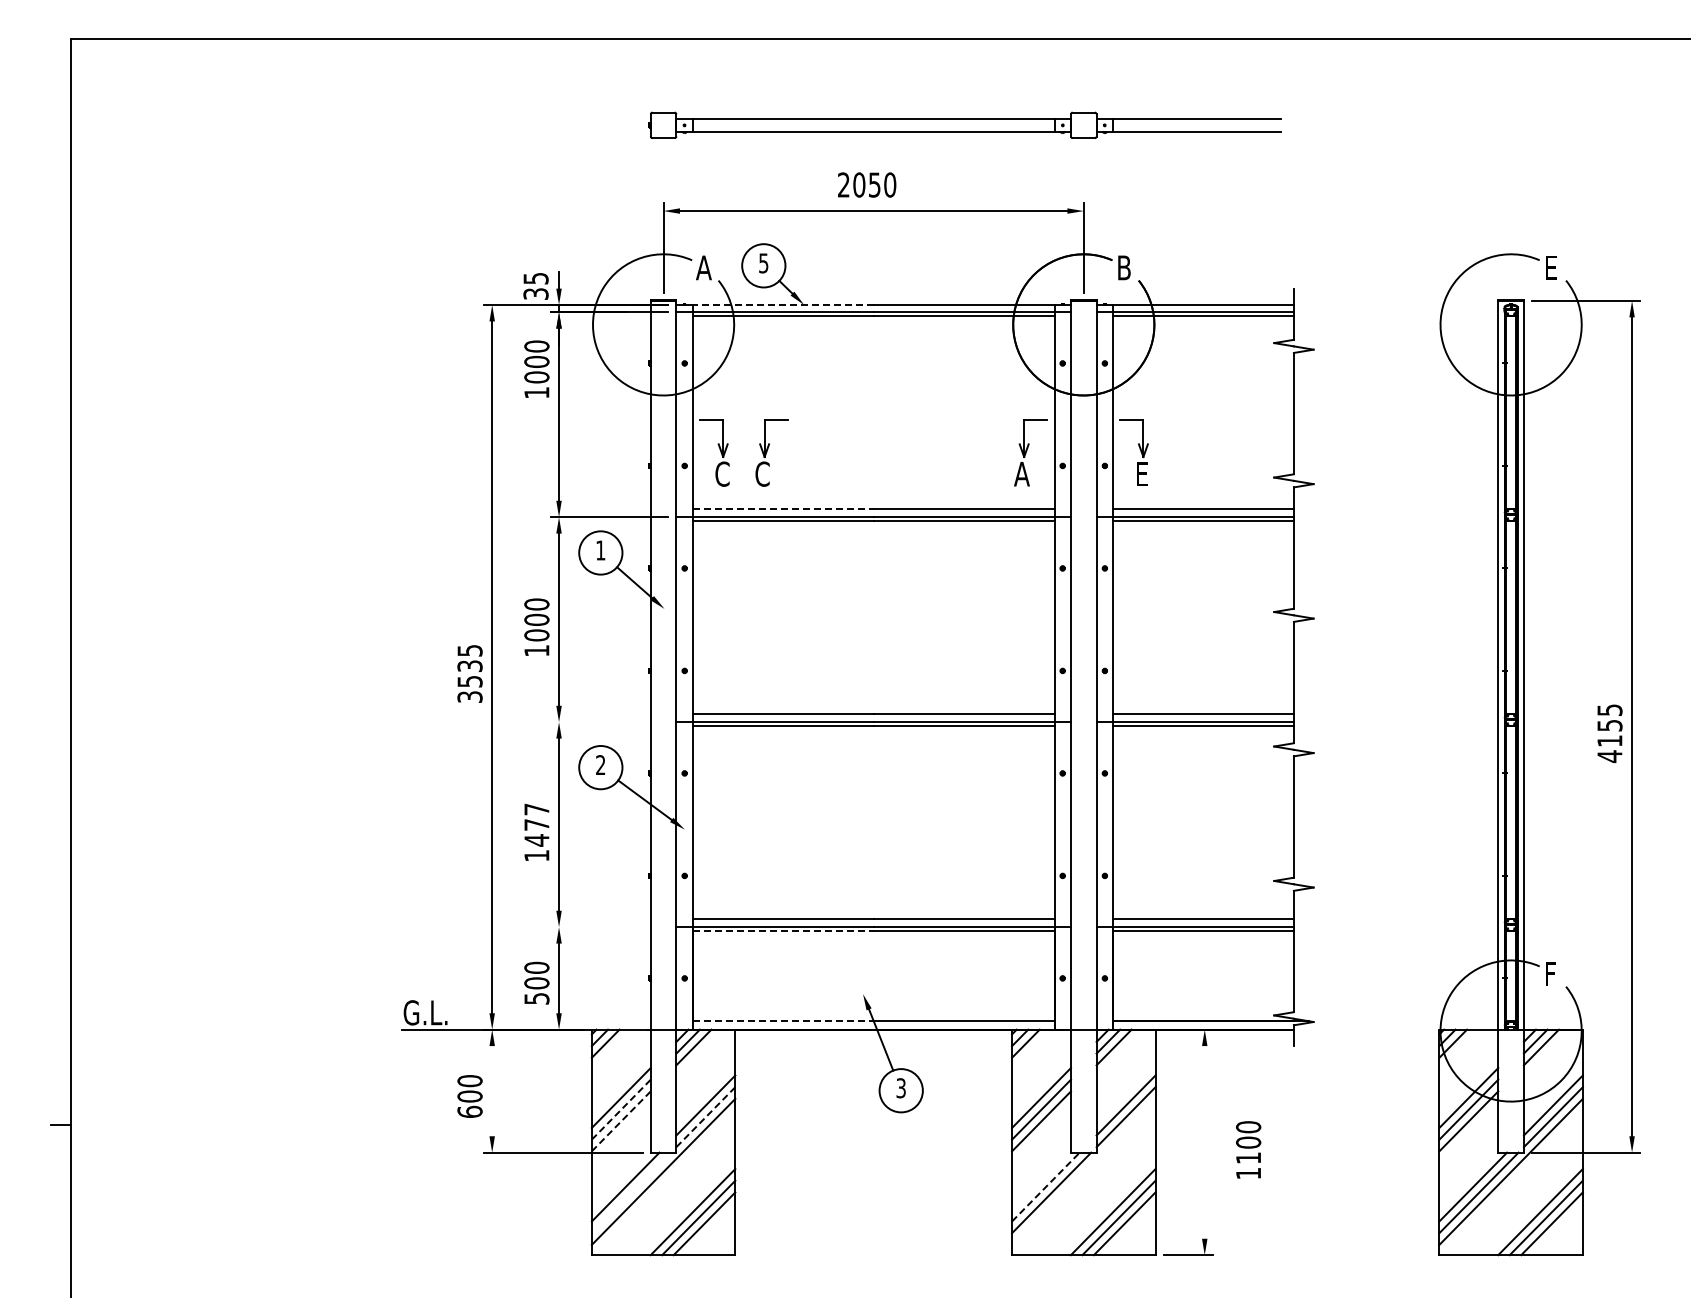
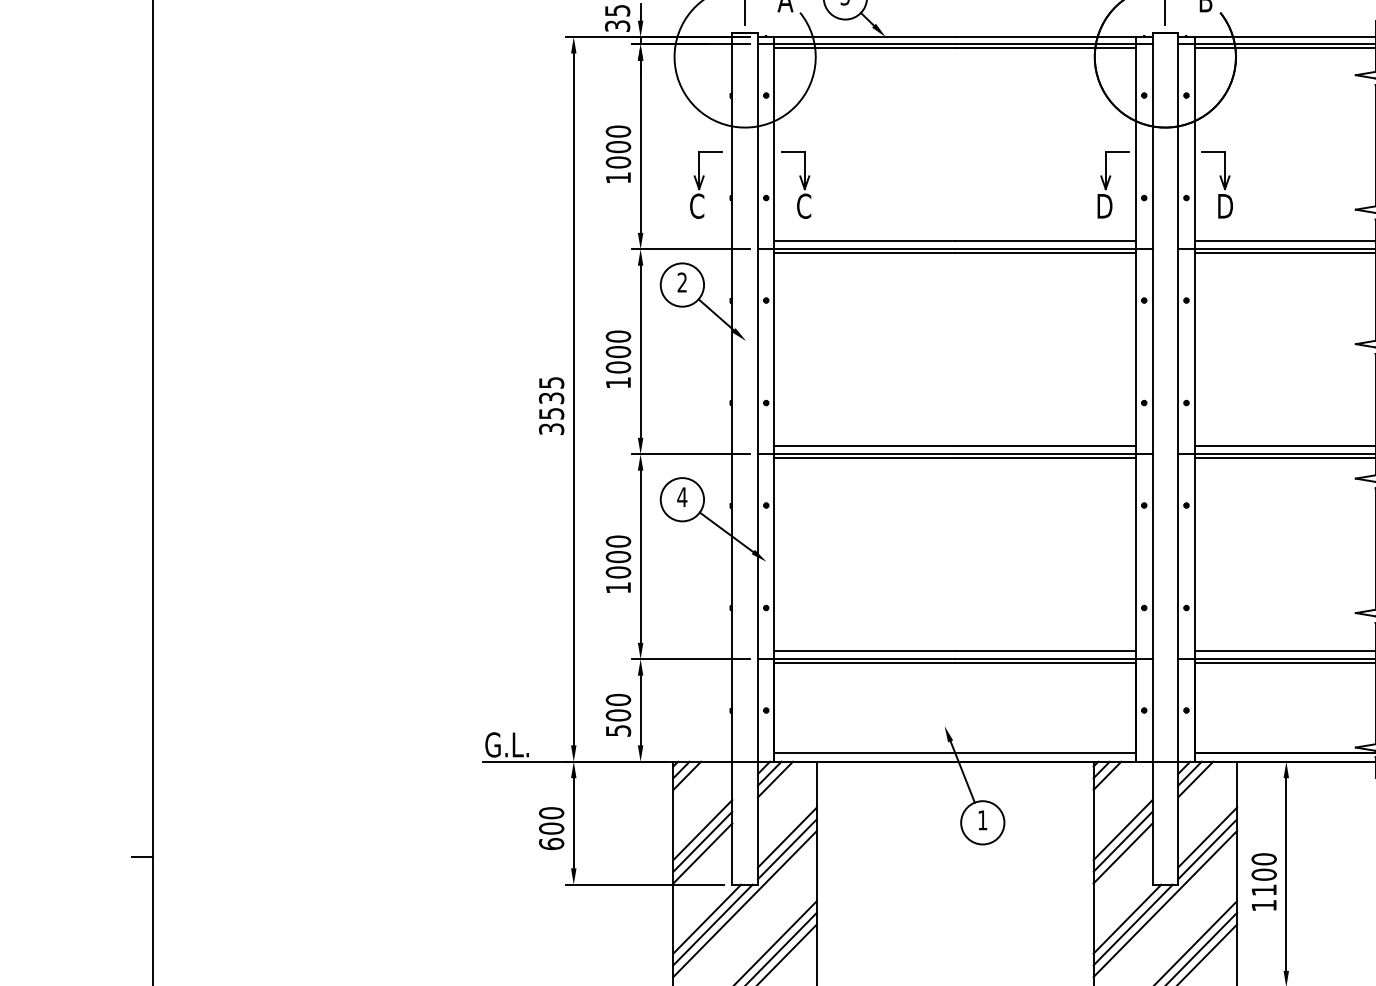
line: (783, 305) -> (865, 37), dashed -> solid
text: (536, 368) -> (618, 153), moved
part: (771, 452) -> (706, 184), moved
text: (1022, 473) -> (1104, 205), A -> D
text: (1143, 473) -> (1225, 205), E -> D
line: (783, 508) -> (865, 240), dashed -> solid
text: (600, 550) -> (682, 282), 1 -> 2
line: (609, 722) -> (691, 454), added
text: (600, 764) -> (682, 496), 2 -> 4
text: (536, 824) -> (618, 556), 1477 -> 1000
line: (609, 927) -> (691, 659), added
line: (783, 931) -> (865, 663), dashed -> solid
line: (783, 1021) -> (865, 753), dashed -> solid
text: (900, 1088) -> (982, 820), 3 -> 1
line: (492, 1091) -> (574, 823), added
line: (621, 1109) -> (703, 841), dashed -> solid
line: (706, 1116) -> (788, 848), dashed -> solid
line: (621, 1121) -> (703, 853), dashed -> solid
line: (1204, 1142) -> (1286, 874), added
text: (1248, 1149) -> (1264, 881), moved
line: (1083, 1171) -> (1165, 903), added
line: (1046, 1186) -> (1128, 918), dashed -> solid
line: (630, 1192) -> (712, 924), added

